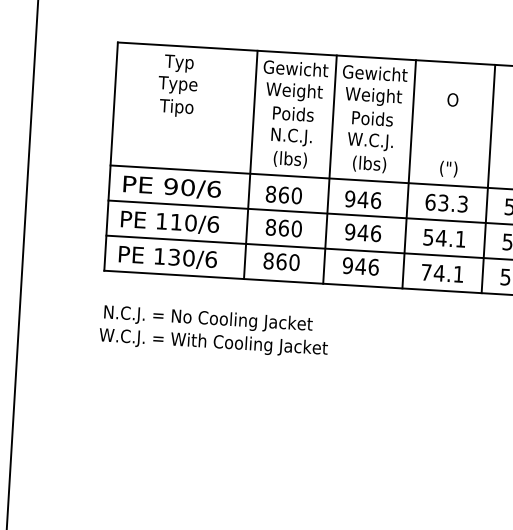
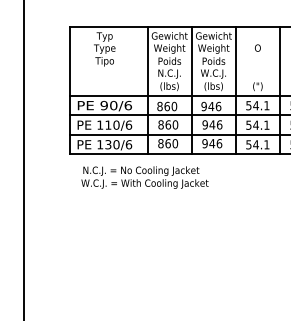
text: (446, 202) -> (257, 105), 63.3 -> 54.1
text: (425, 271) -> (248, 144), 74.1 -> 54.1
text: (213, 331) -> (144, 177), moved

